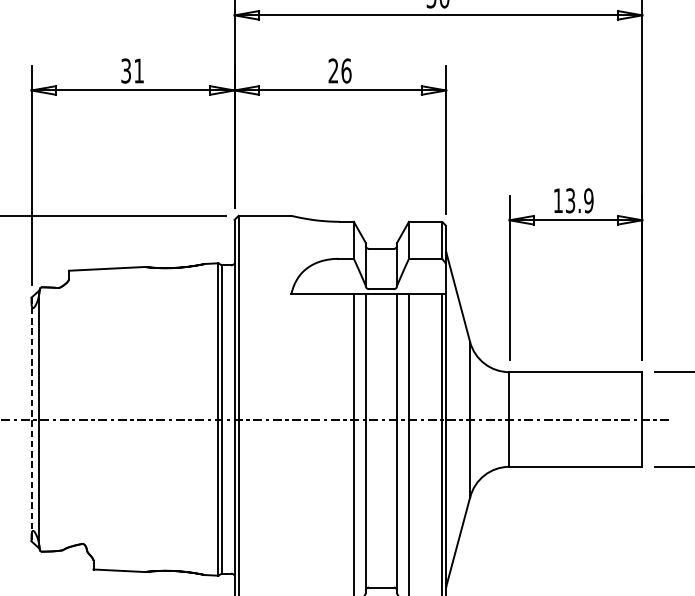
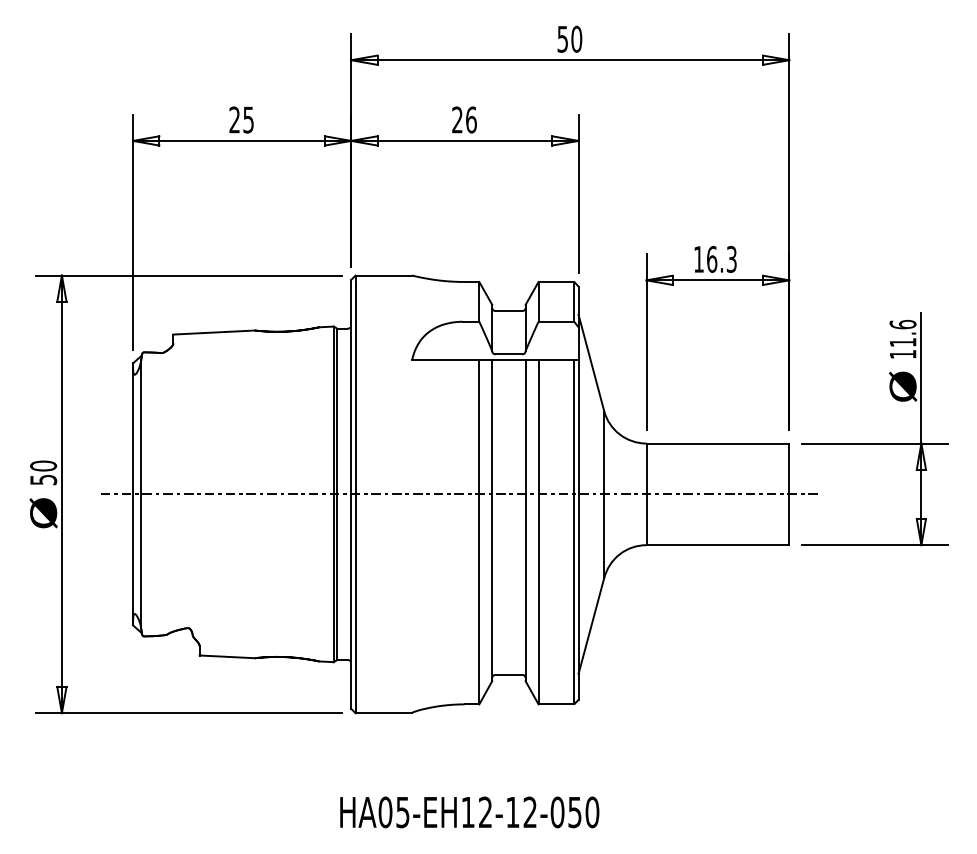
text: (132, 70) -> (241, 119), 31 -> 25
text: (579, 199) -> (721, 258), 13.9 -> 16.3
line: (31, 419) -> (133, 494), dashed -> solid

